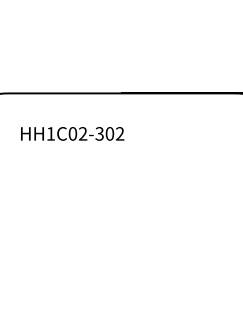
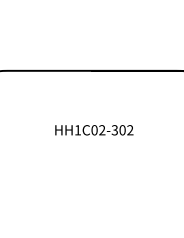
text: (72, 133) -> (94, 129), moved

